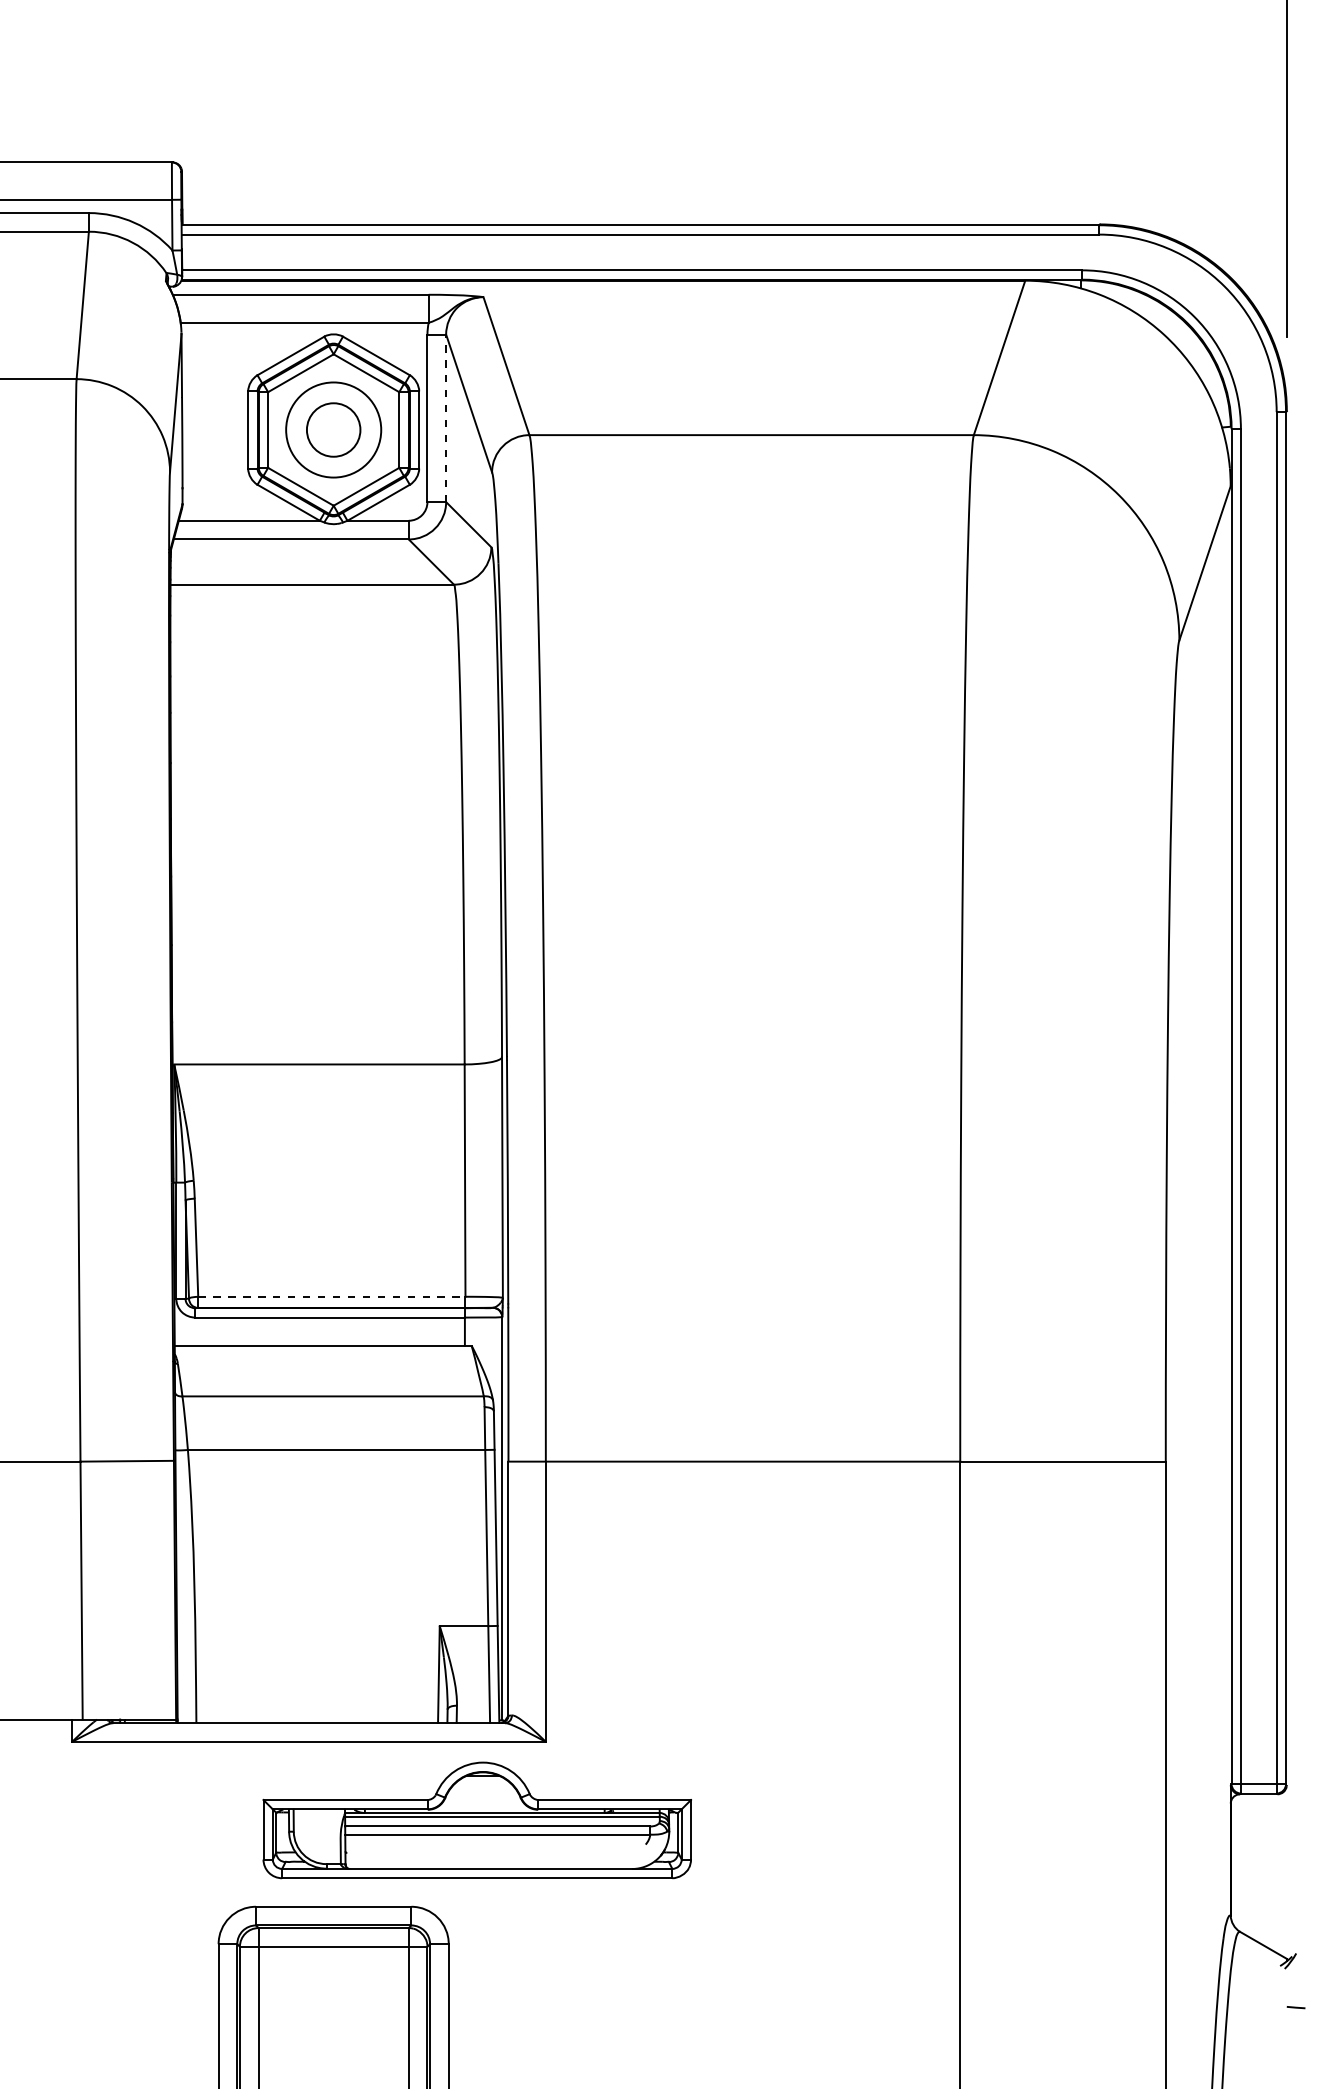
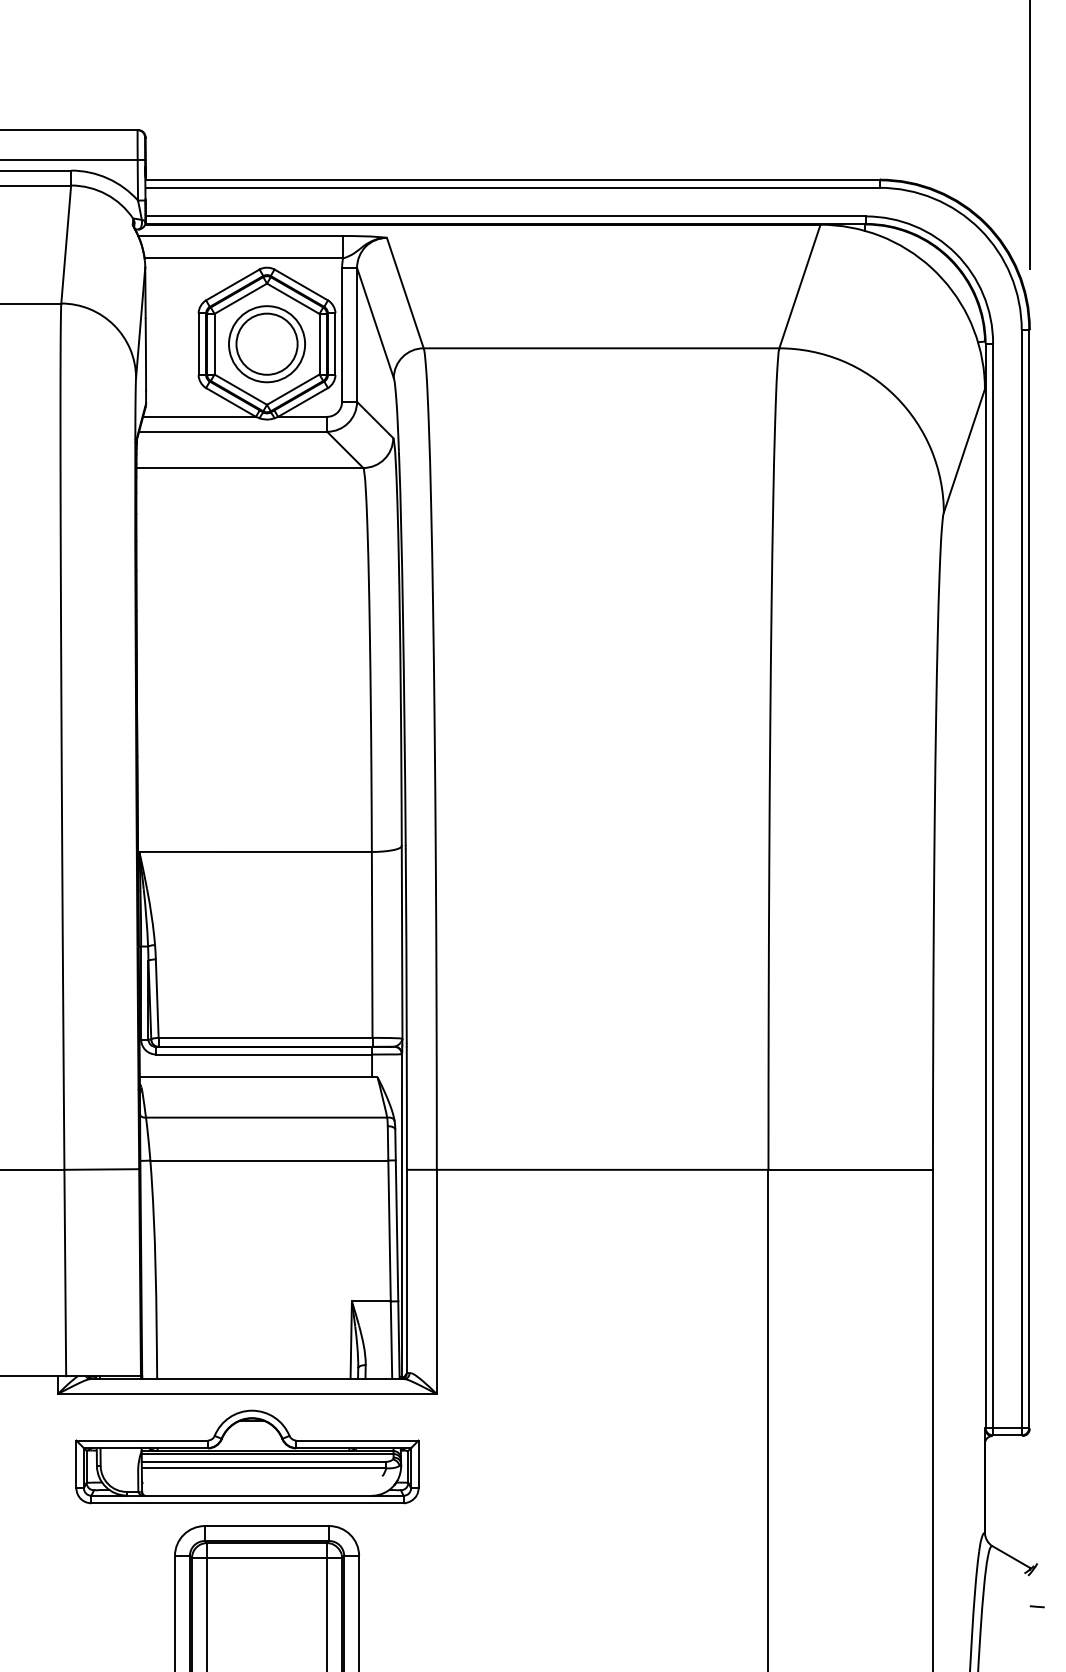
line: (446, 418) -> (357, 335), dashed -> solid
circle: (333, 429) -> (266, 343), size x1.43
line: (331, 1296) -> (265, 1037), dashed -> solid
part: (476, 1820) -> (246, 1457), moved

